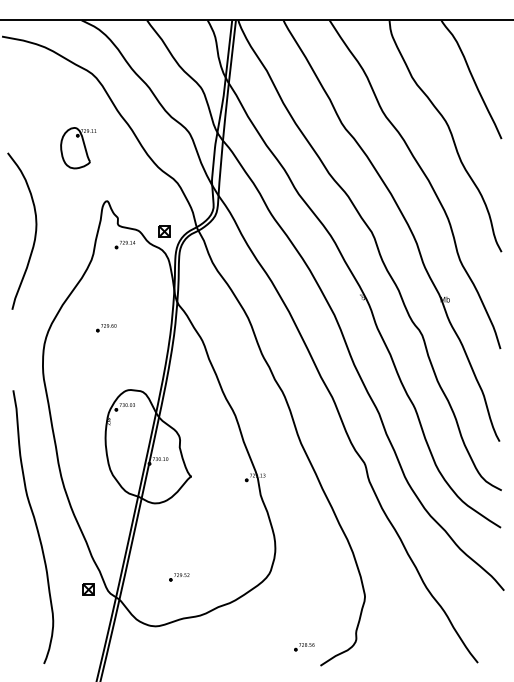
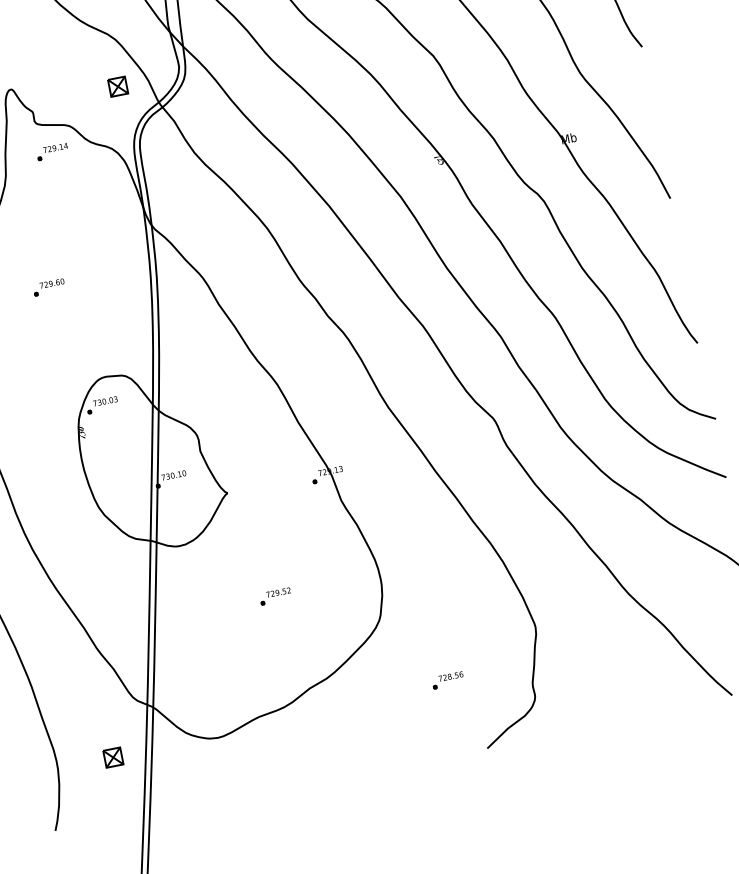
part: (164, 231) -> (117, 86), moved
part: (179, 577) -> (275, 596), moved
part: (88, 589) -> (112, 757), moved
part: (304, 647) -> (448, 681), moved

